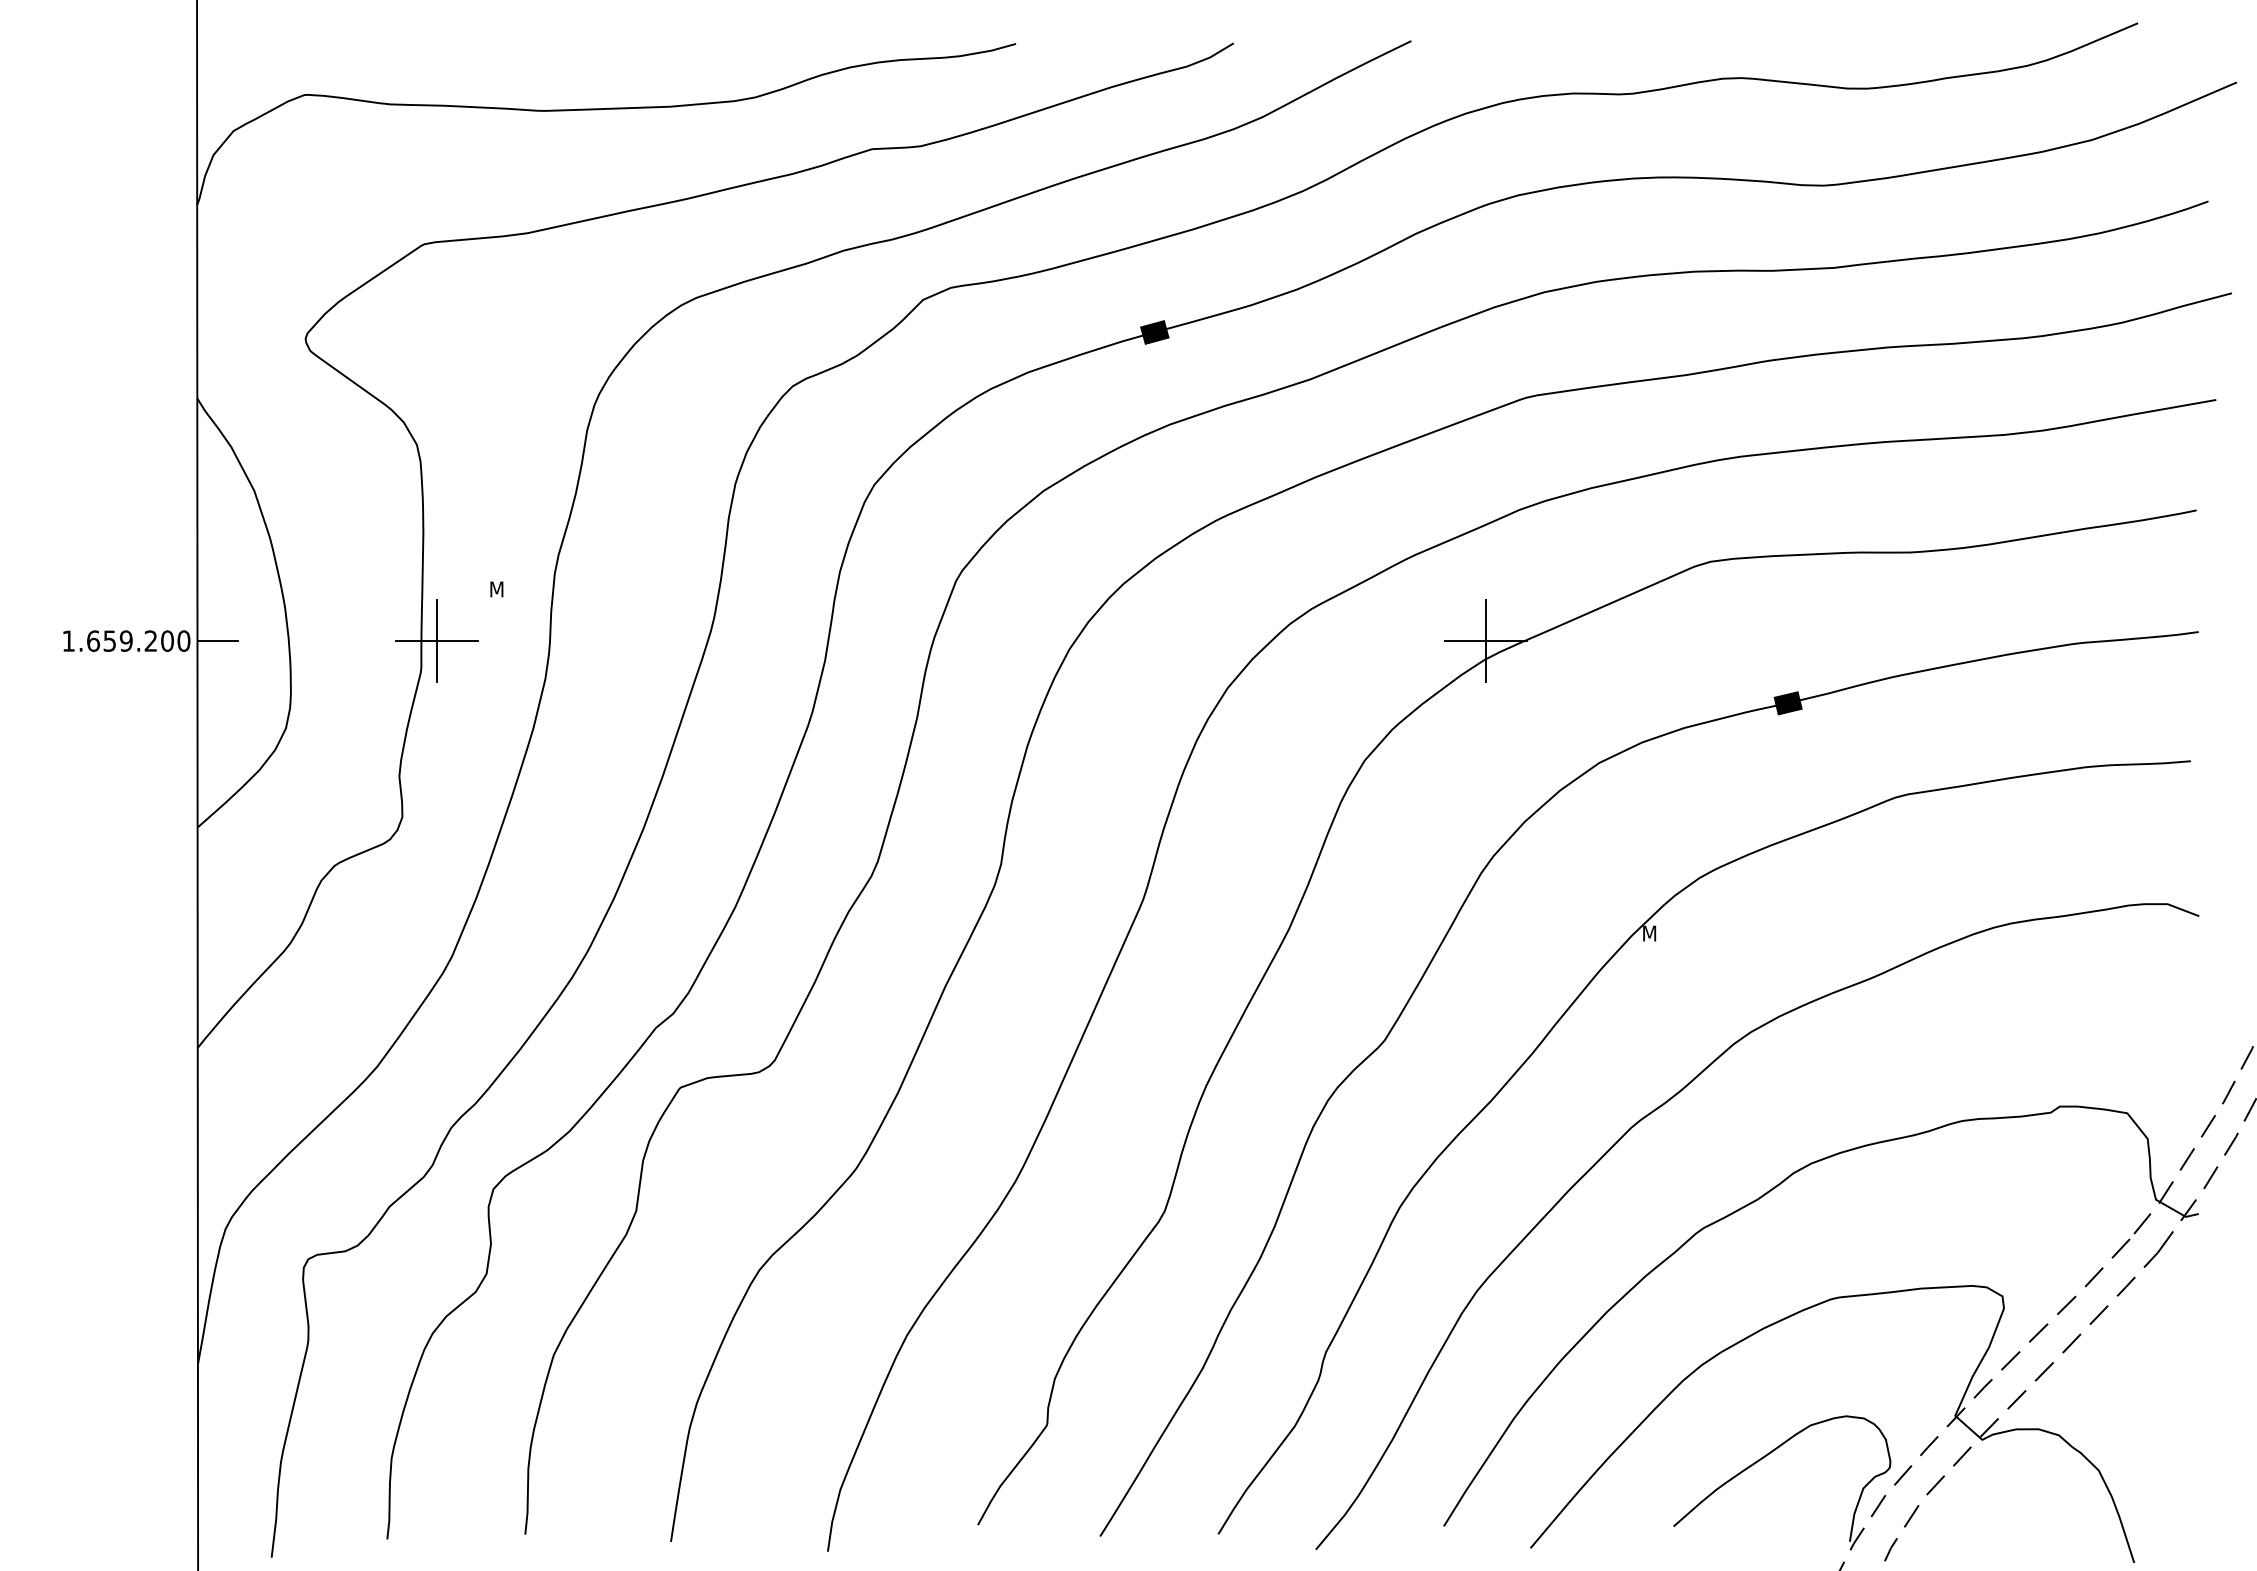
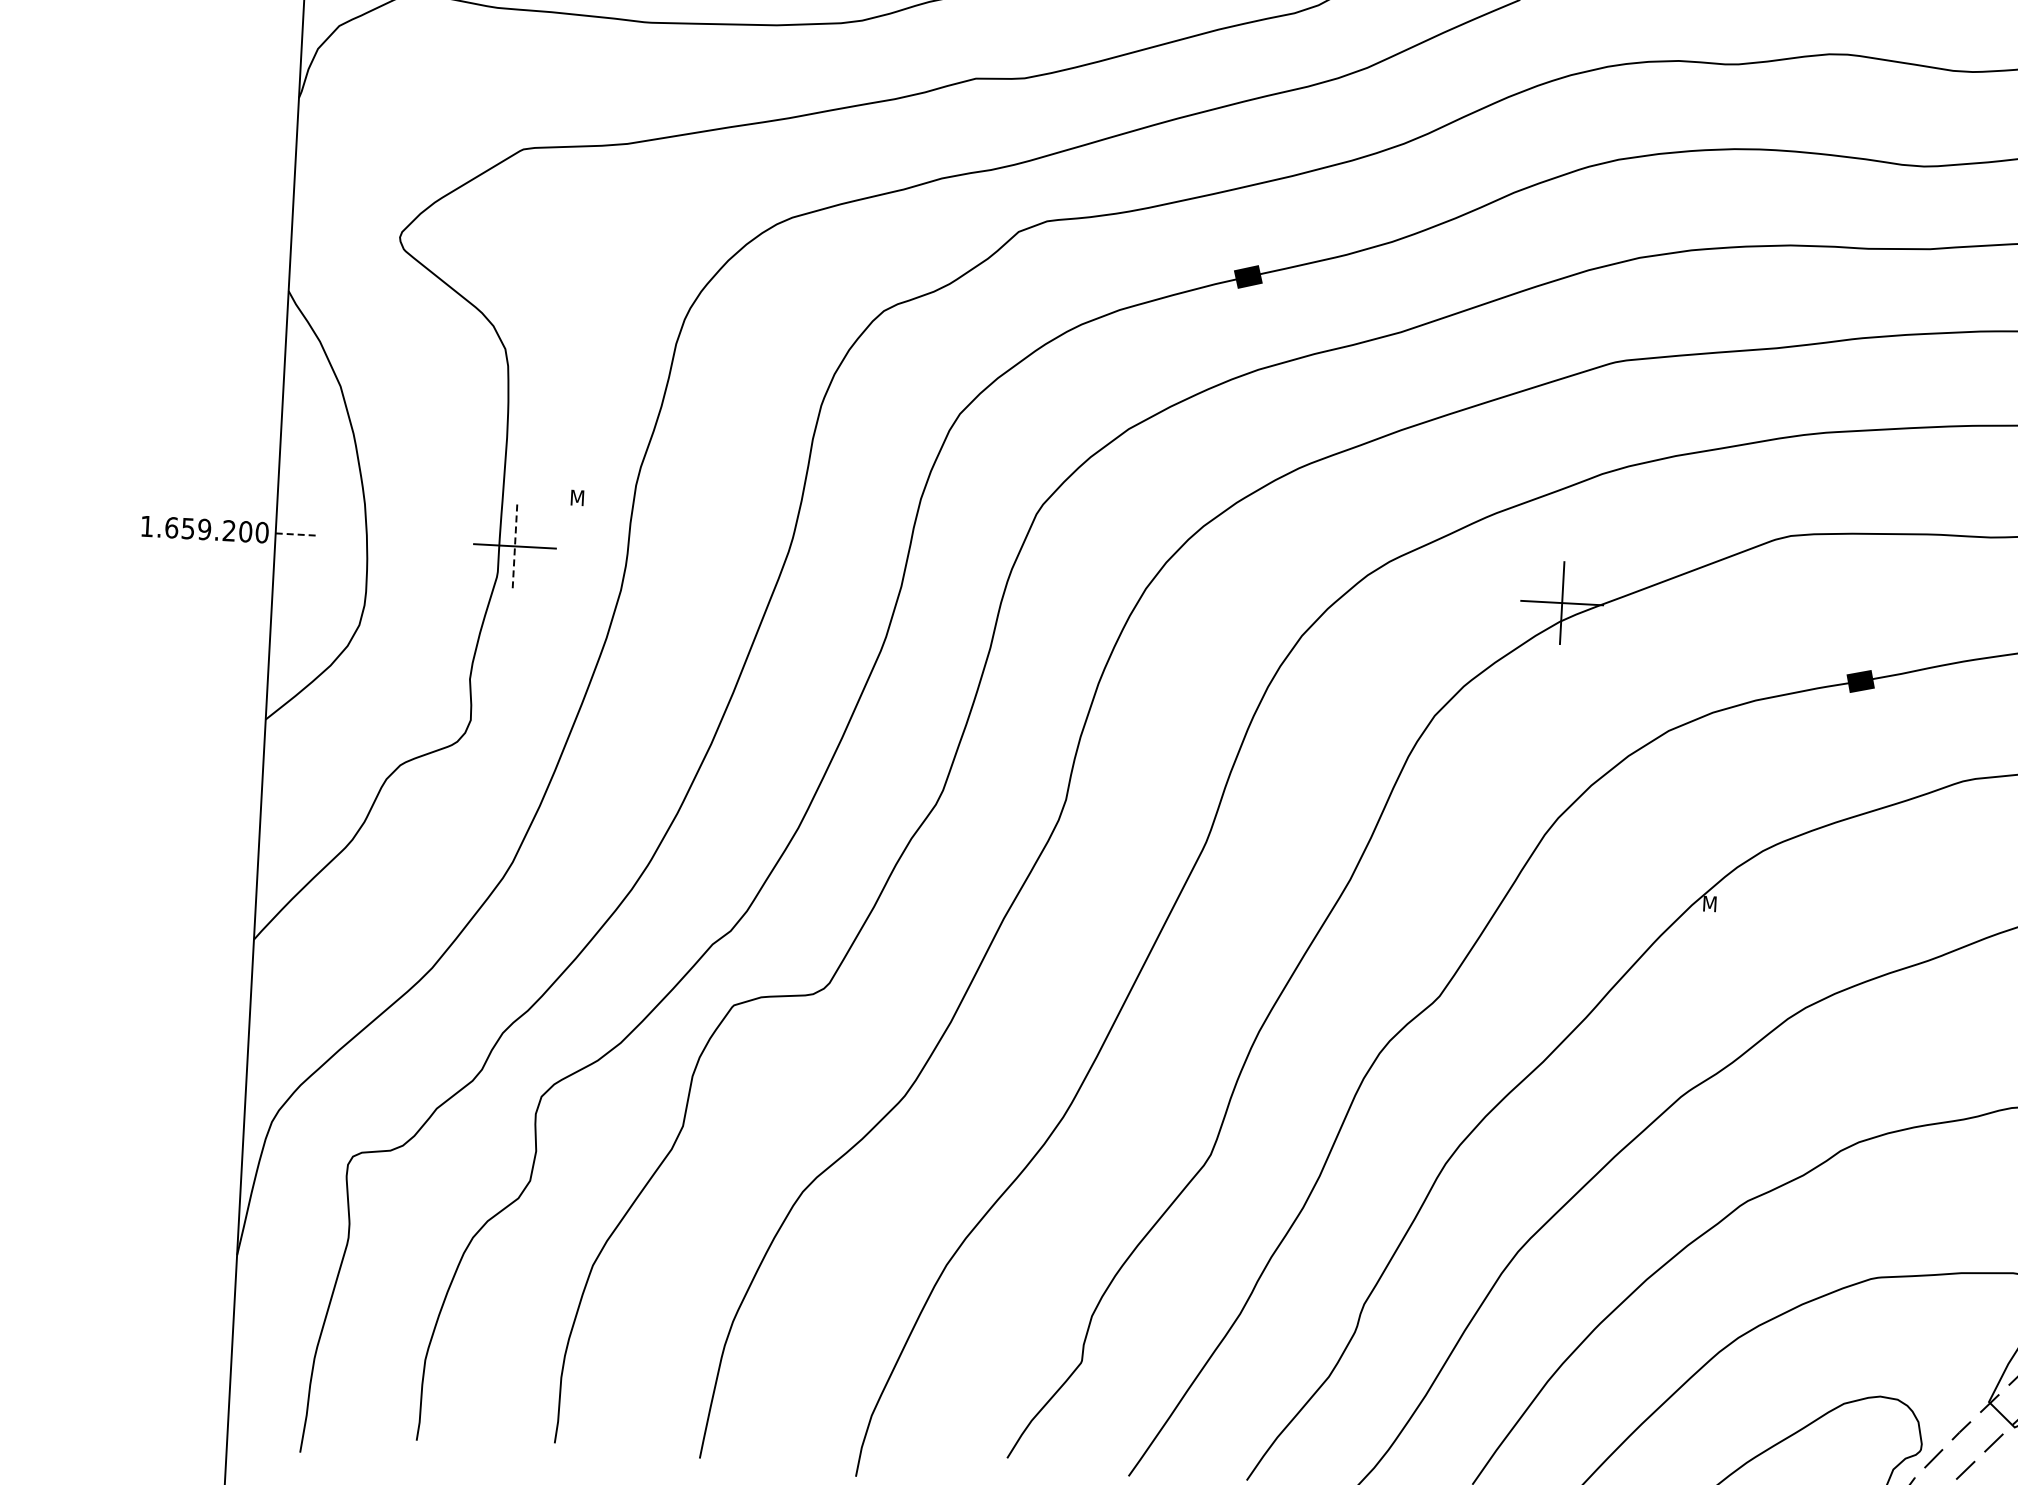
line: (218, 641) -> (296, 534), solid -> dashed
line: (437, 641) -> (515, 546), solid -> dashed

